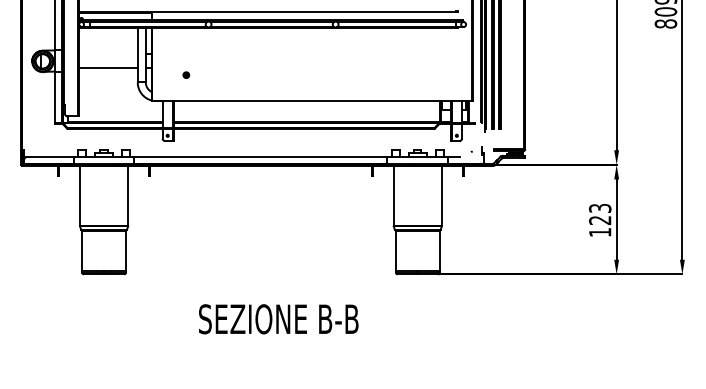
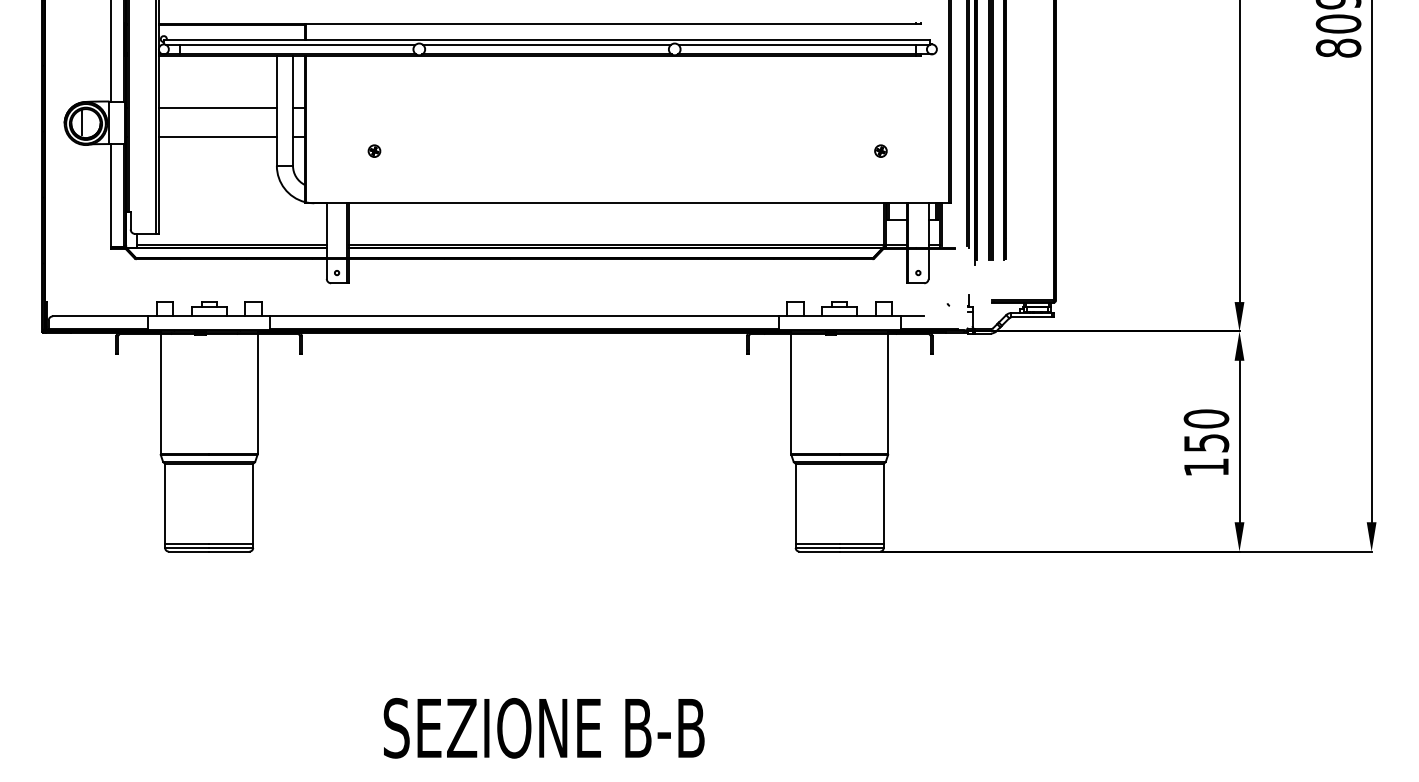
line: (108, 53) -> (218, 107), added
part: (438, 74) -> (881, 149), added
text: (600, 213) -> (1207, 429), 123 -> 150
text: (278, 319) -> (543, 728), moved

